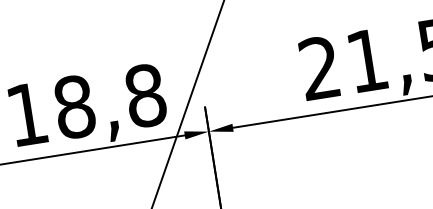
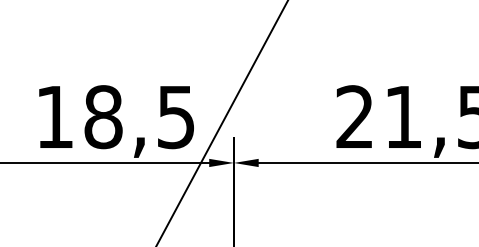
text: (145, 96) -> (176, 117), 18,8 -> 18,5

